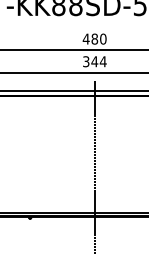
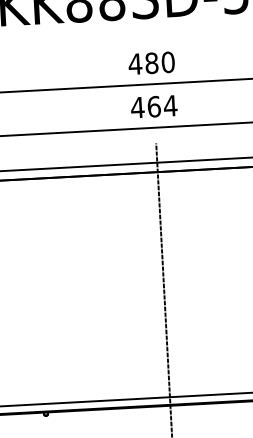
text: (90, 61) -> (145, 106), 344 -> 464

